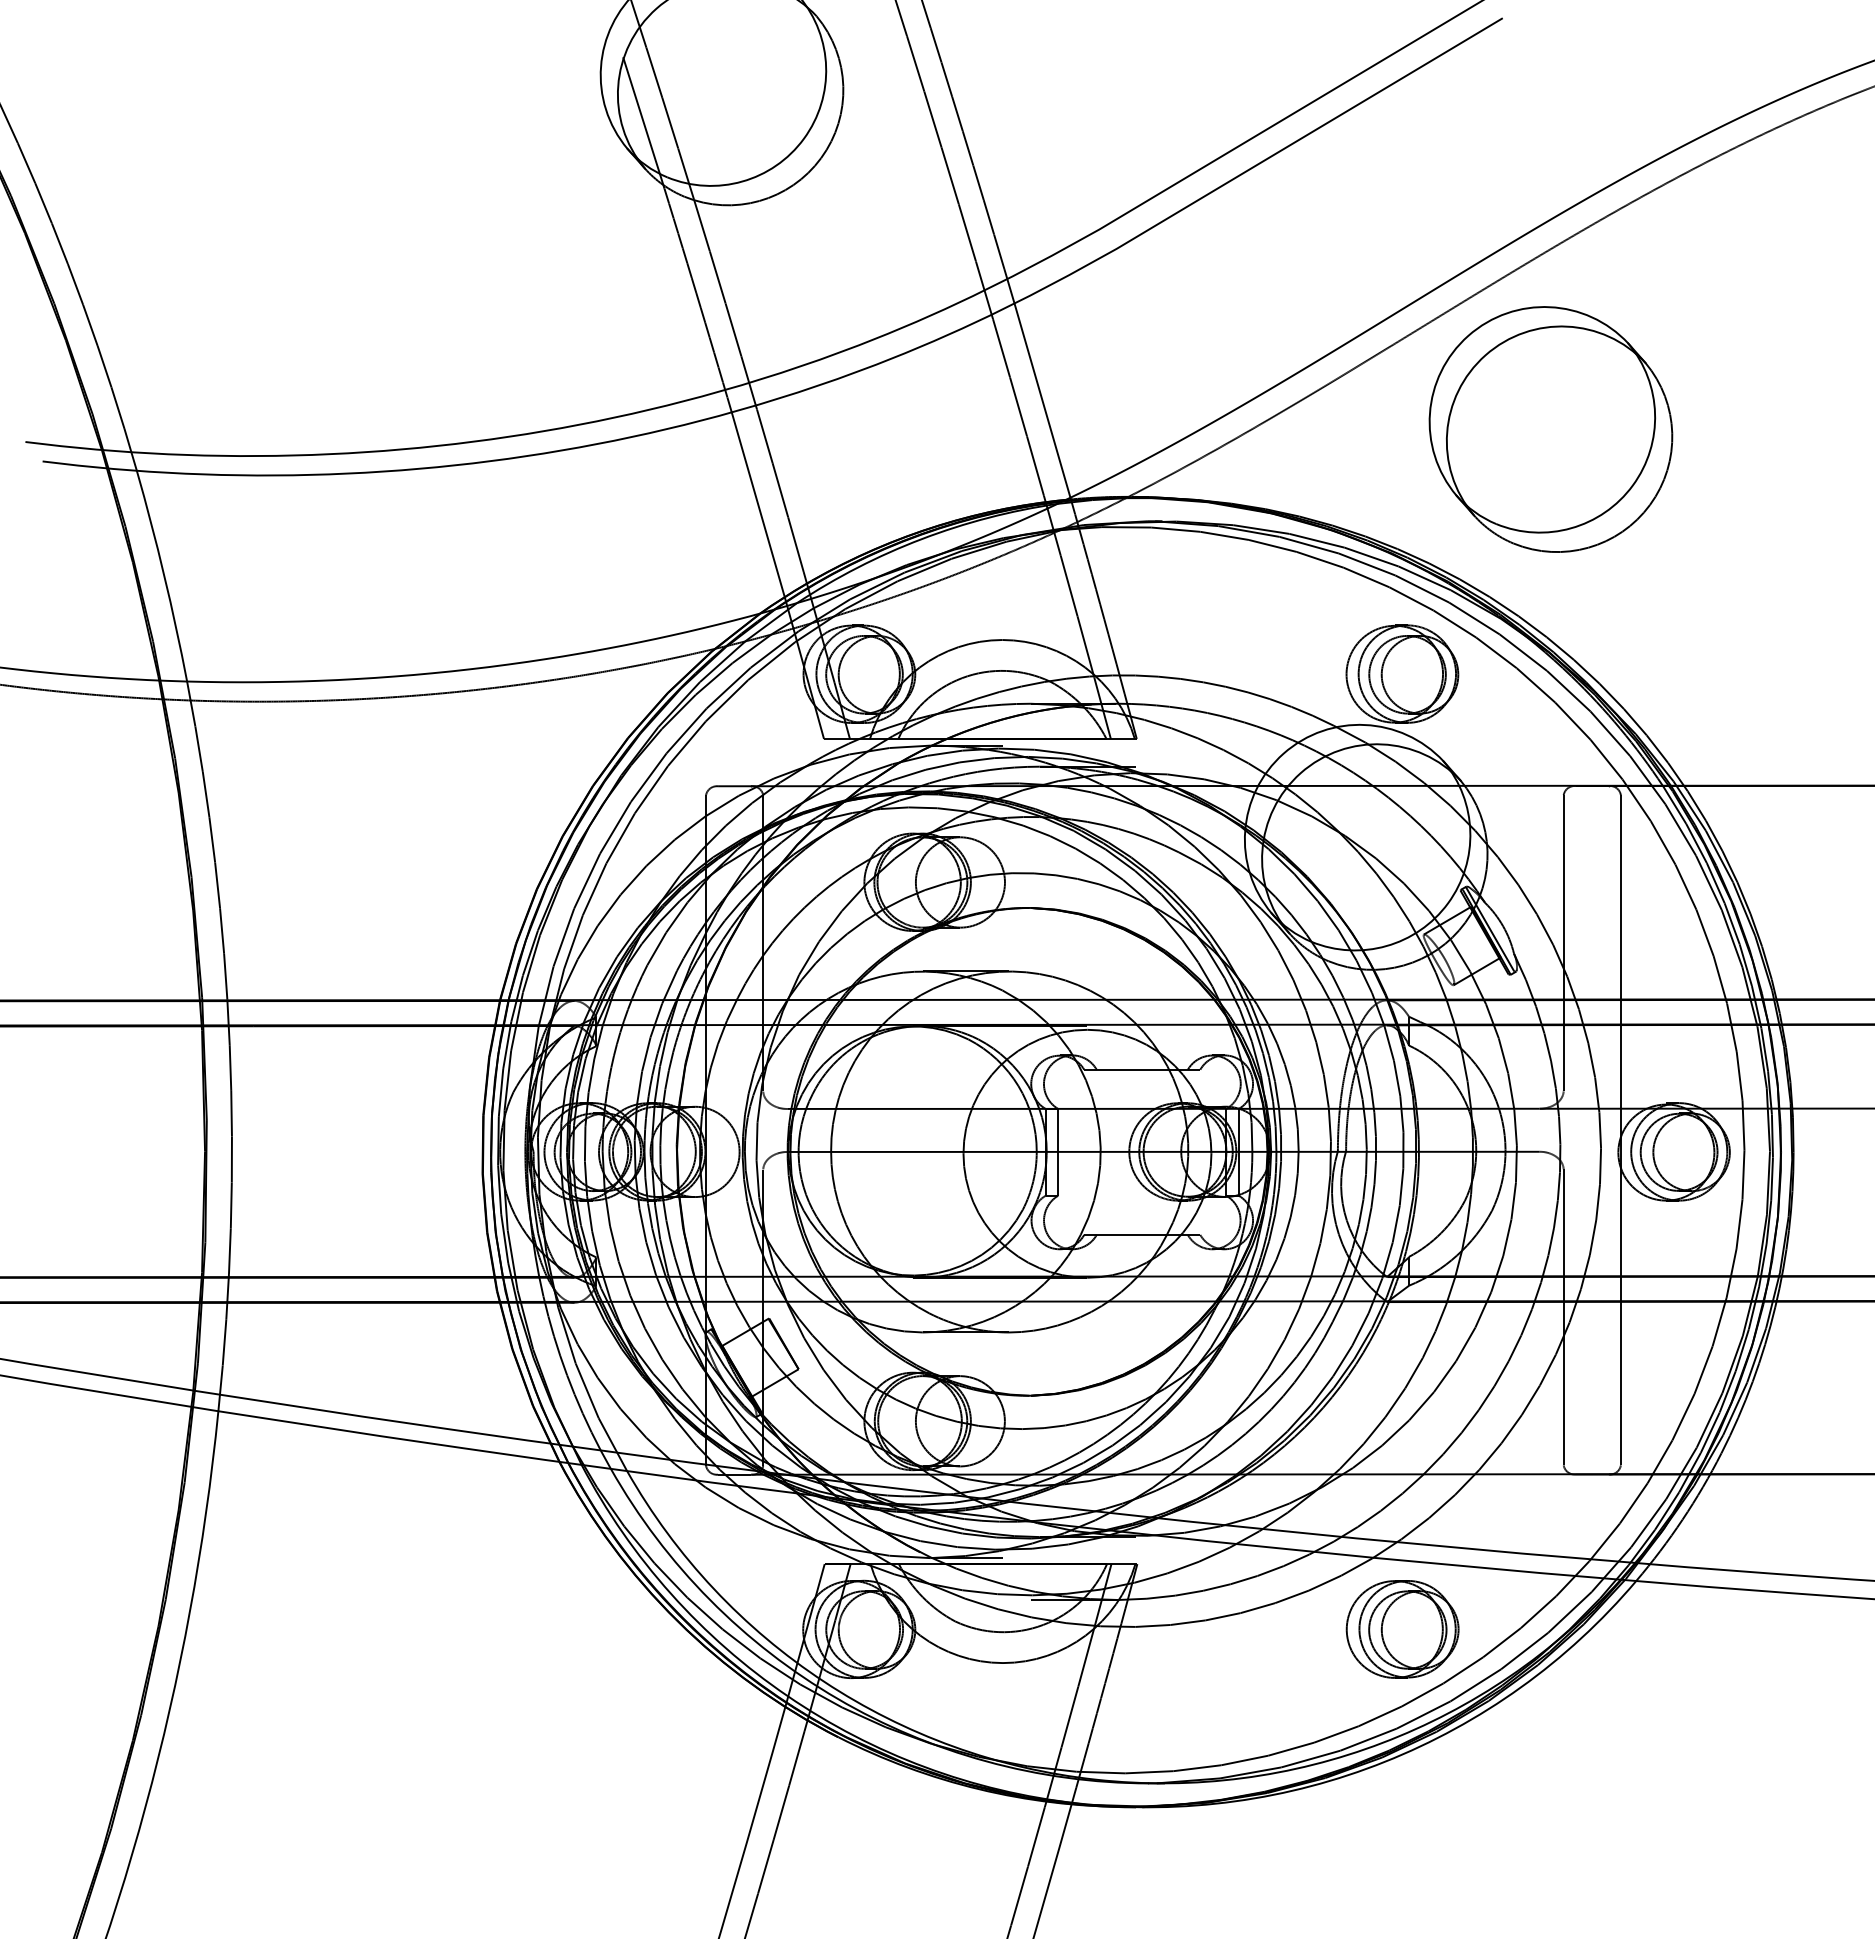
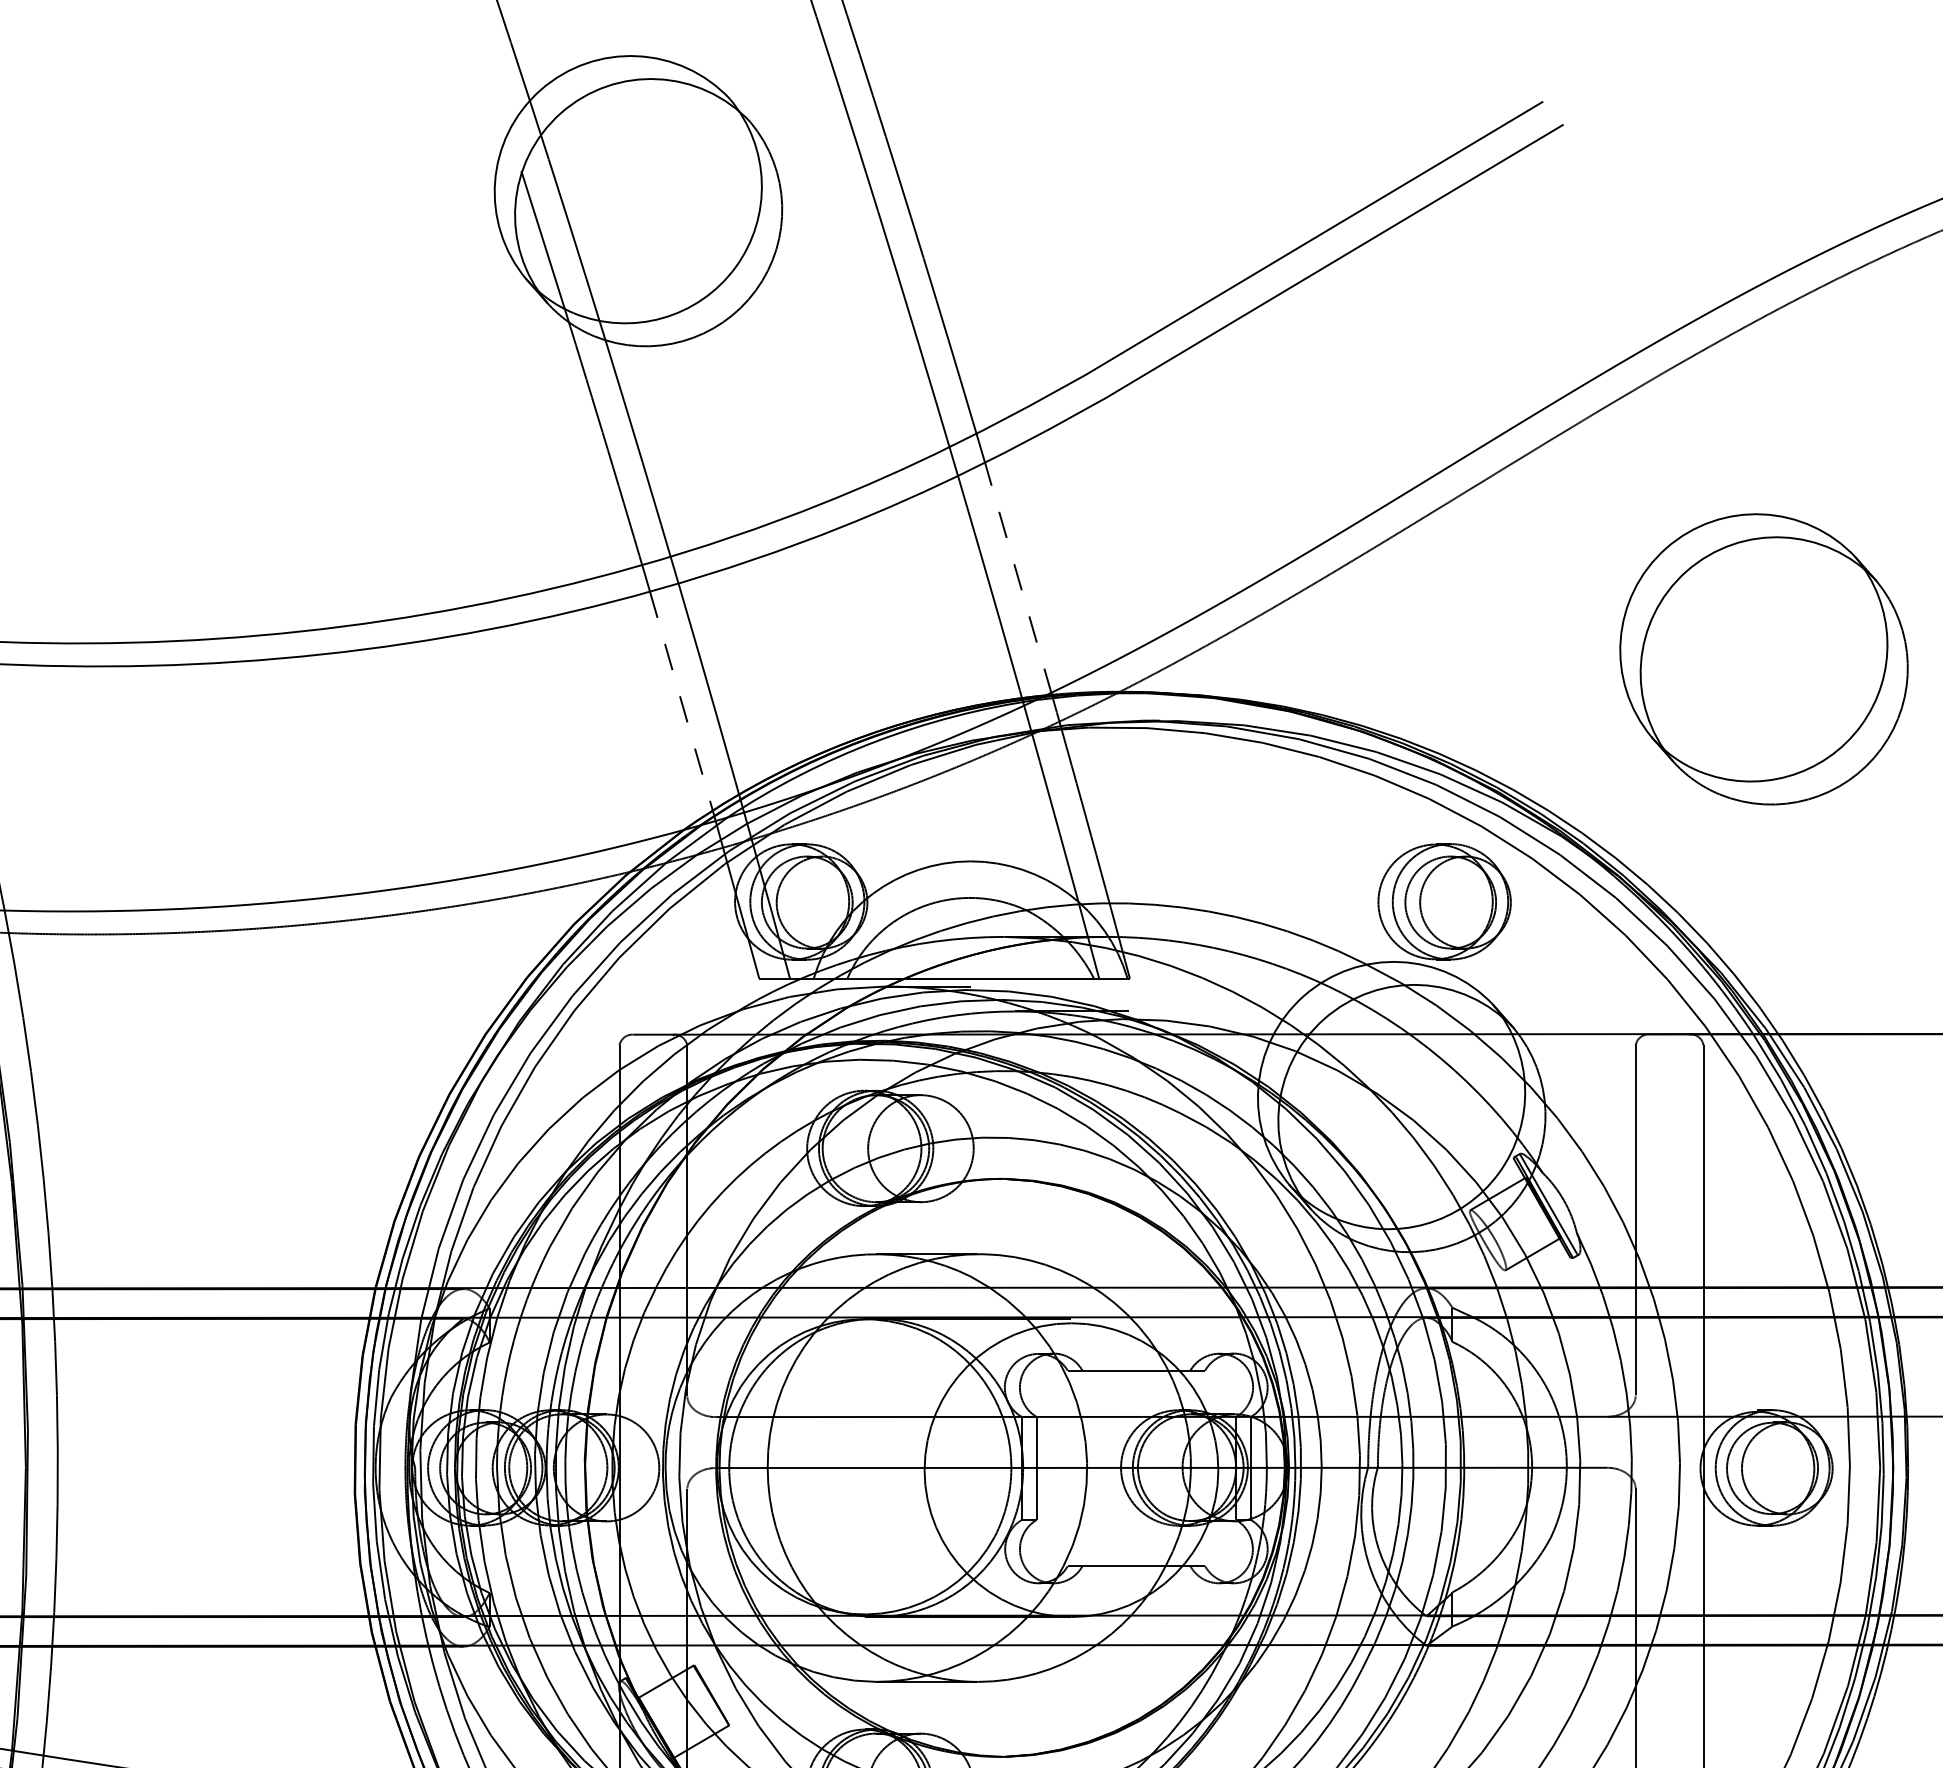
line: (1042, 401) -> (1018, 578), solid -> dashed
part: (1550, 429) -> (1763, 659), moved
line: (758, 505) -> (681, 701), solid -> dashed

